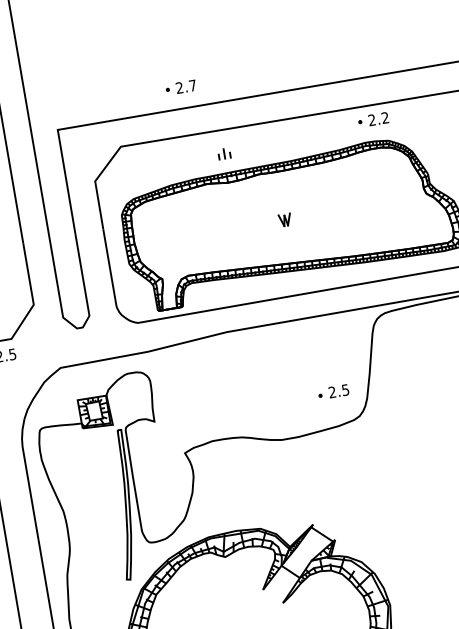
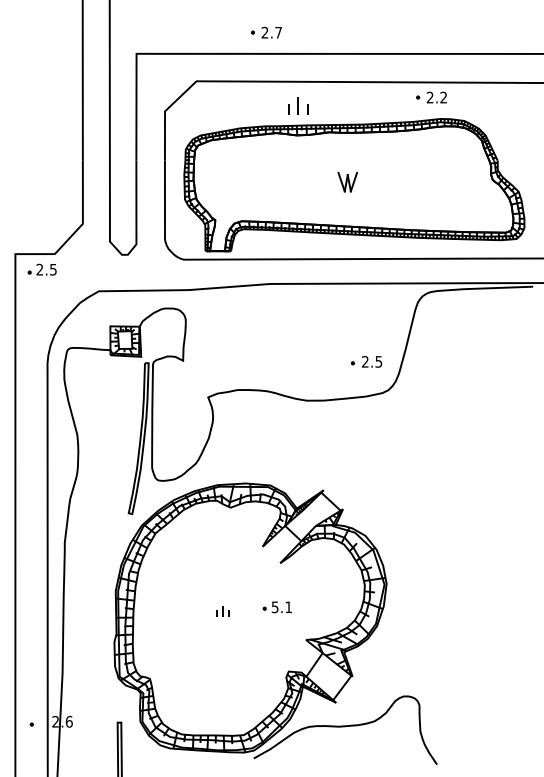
part: (373, 119) -> (431, 97), moved
part: (224, 153) -> (298, 105), size x1.6
part: (285, 220) -> (347, 182), size x1.6

